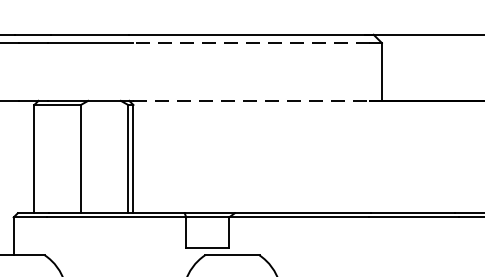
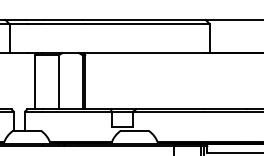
line: (249, 43) -> (143, 24), dashed -> solid
line: (251, 101) -> (144, 53), dashed -> solid

